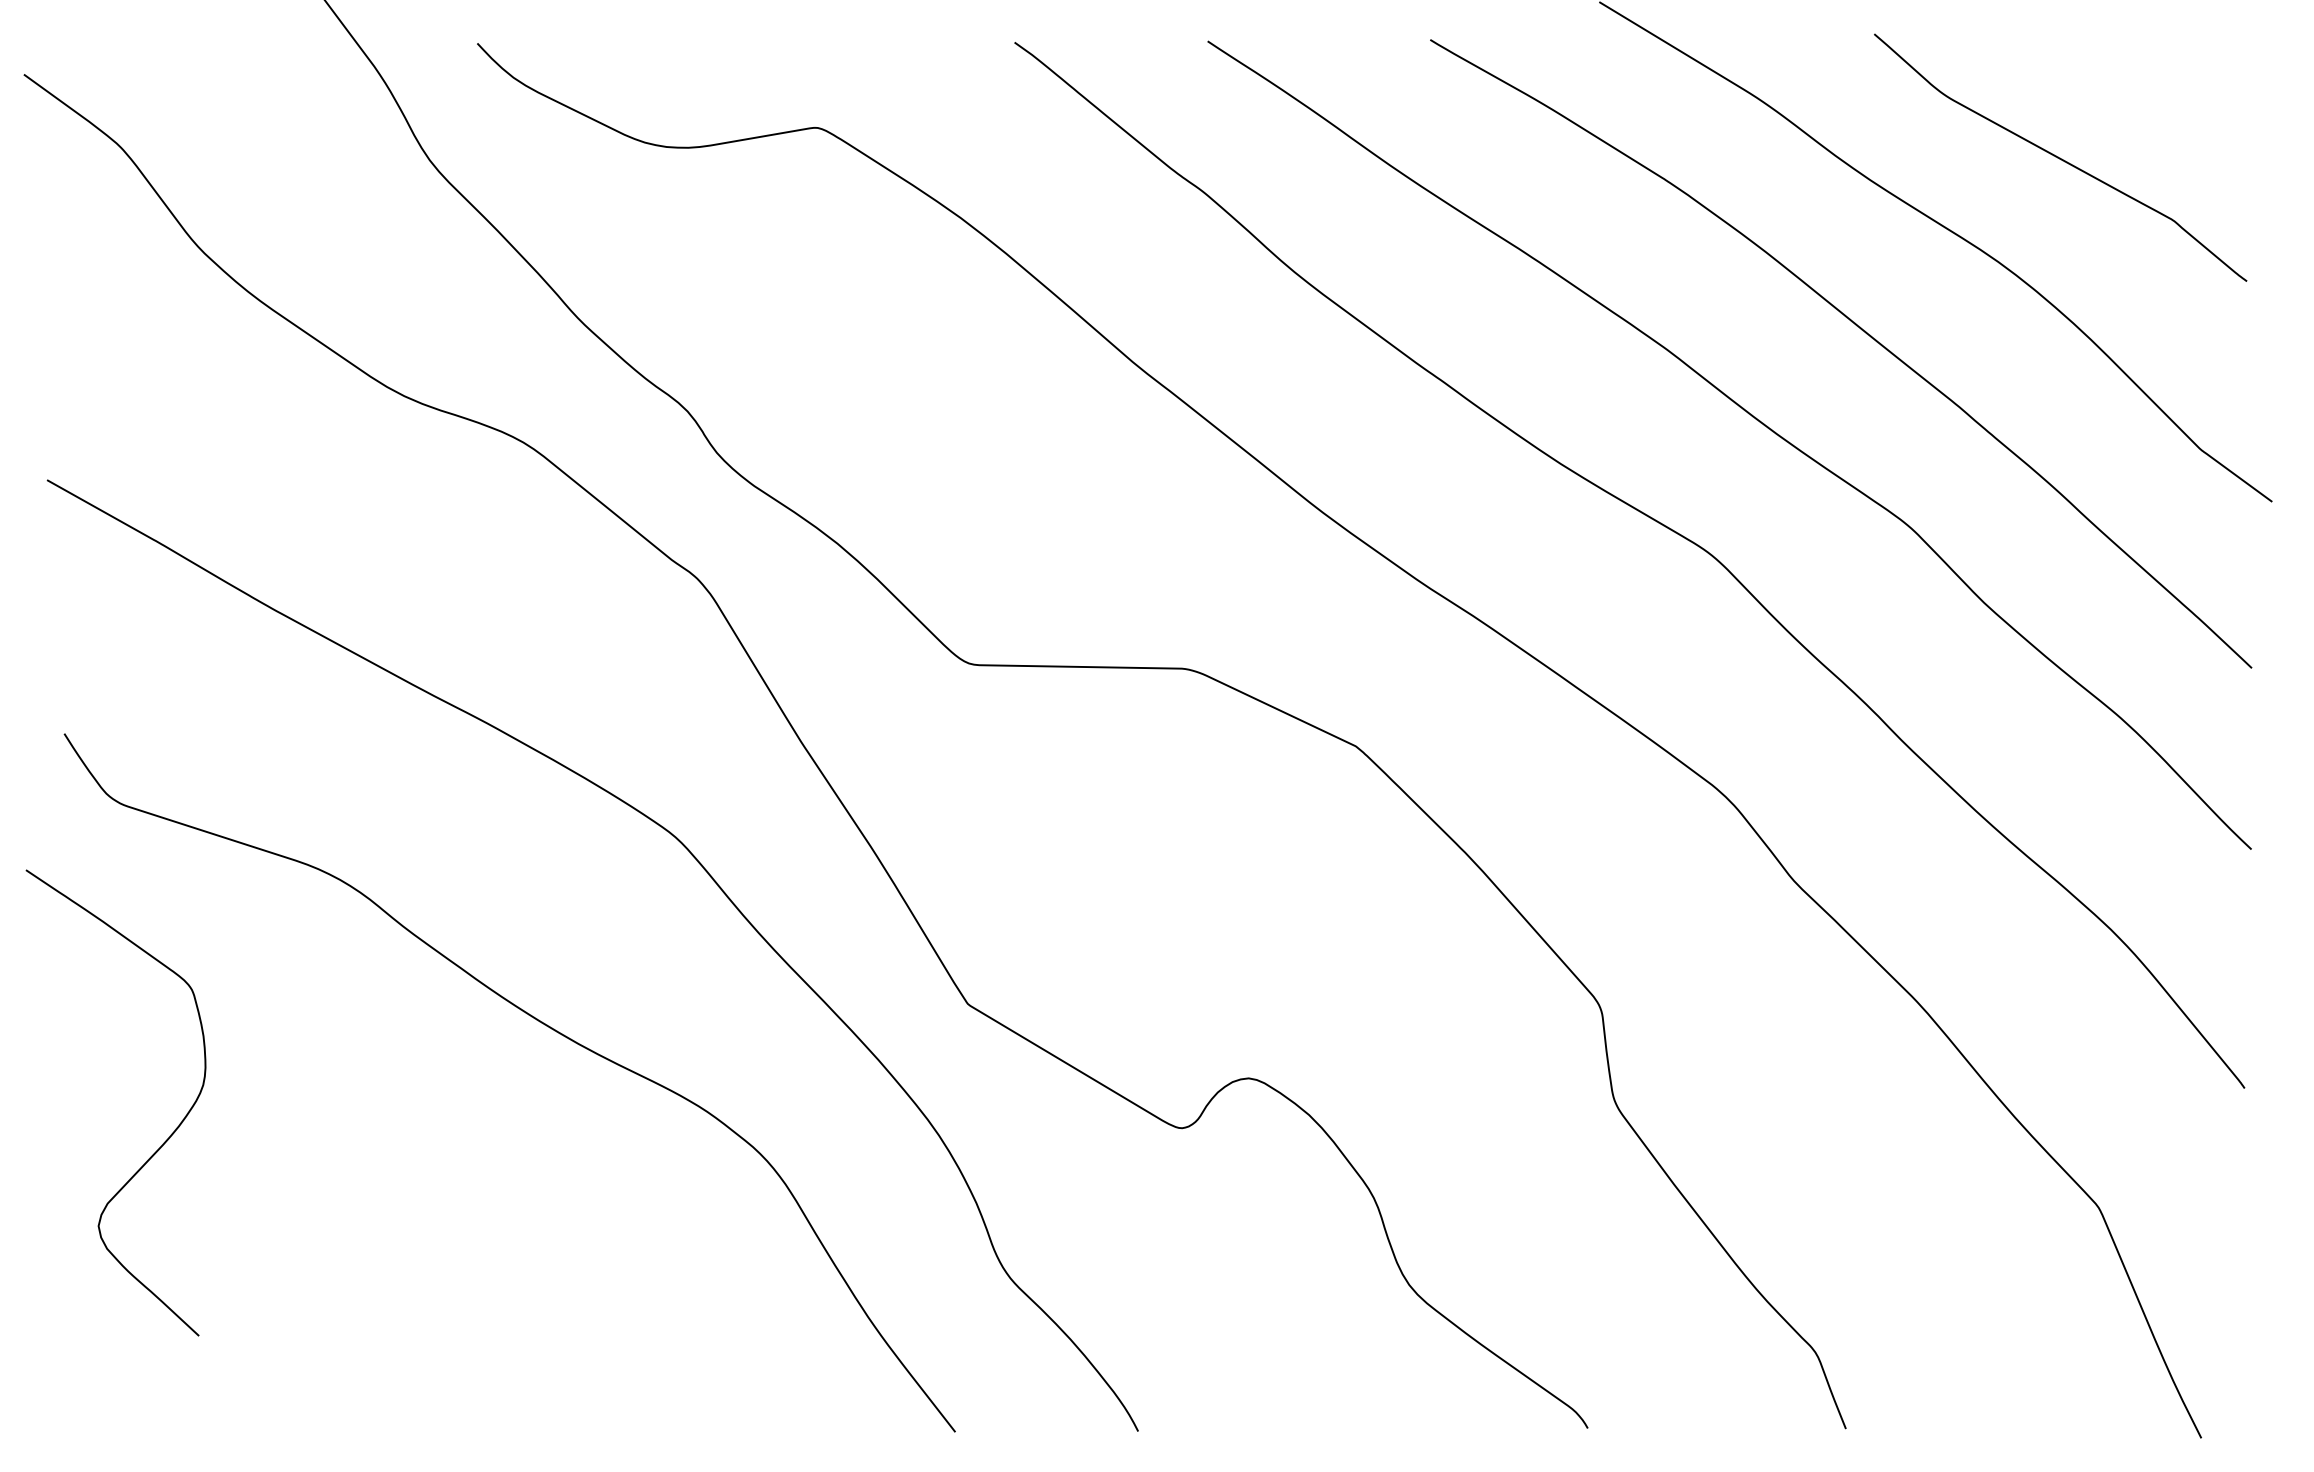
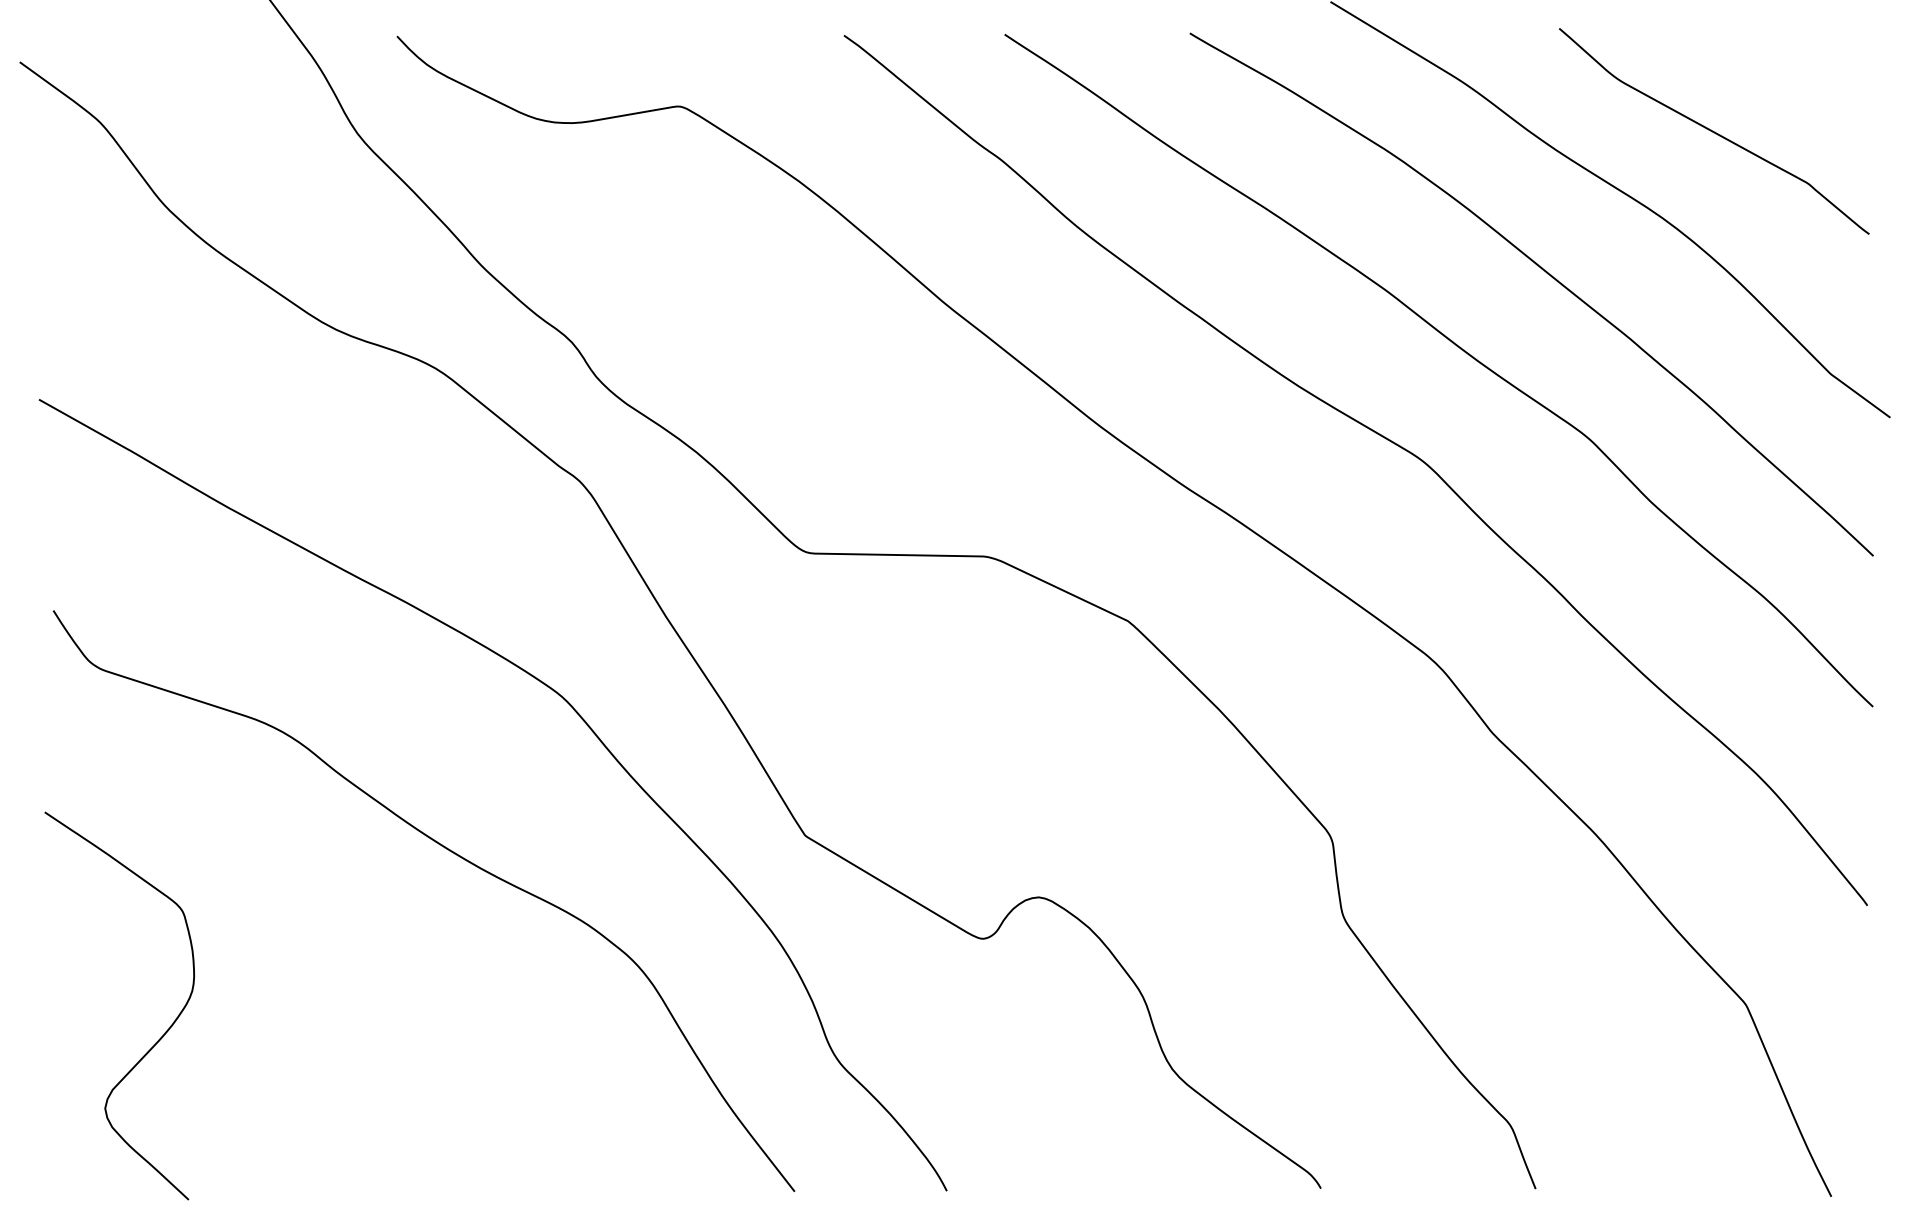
curve: (163, 1142) -> (159, 1038), moved

